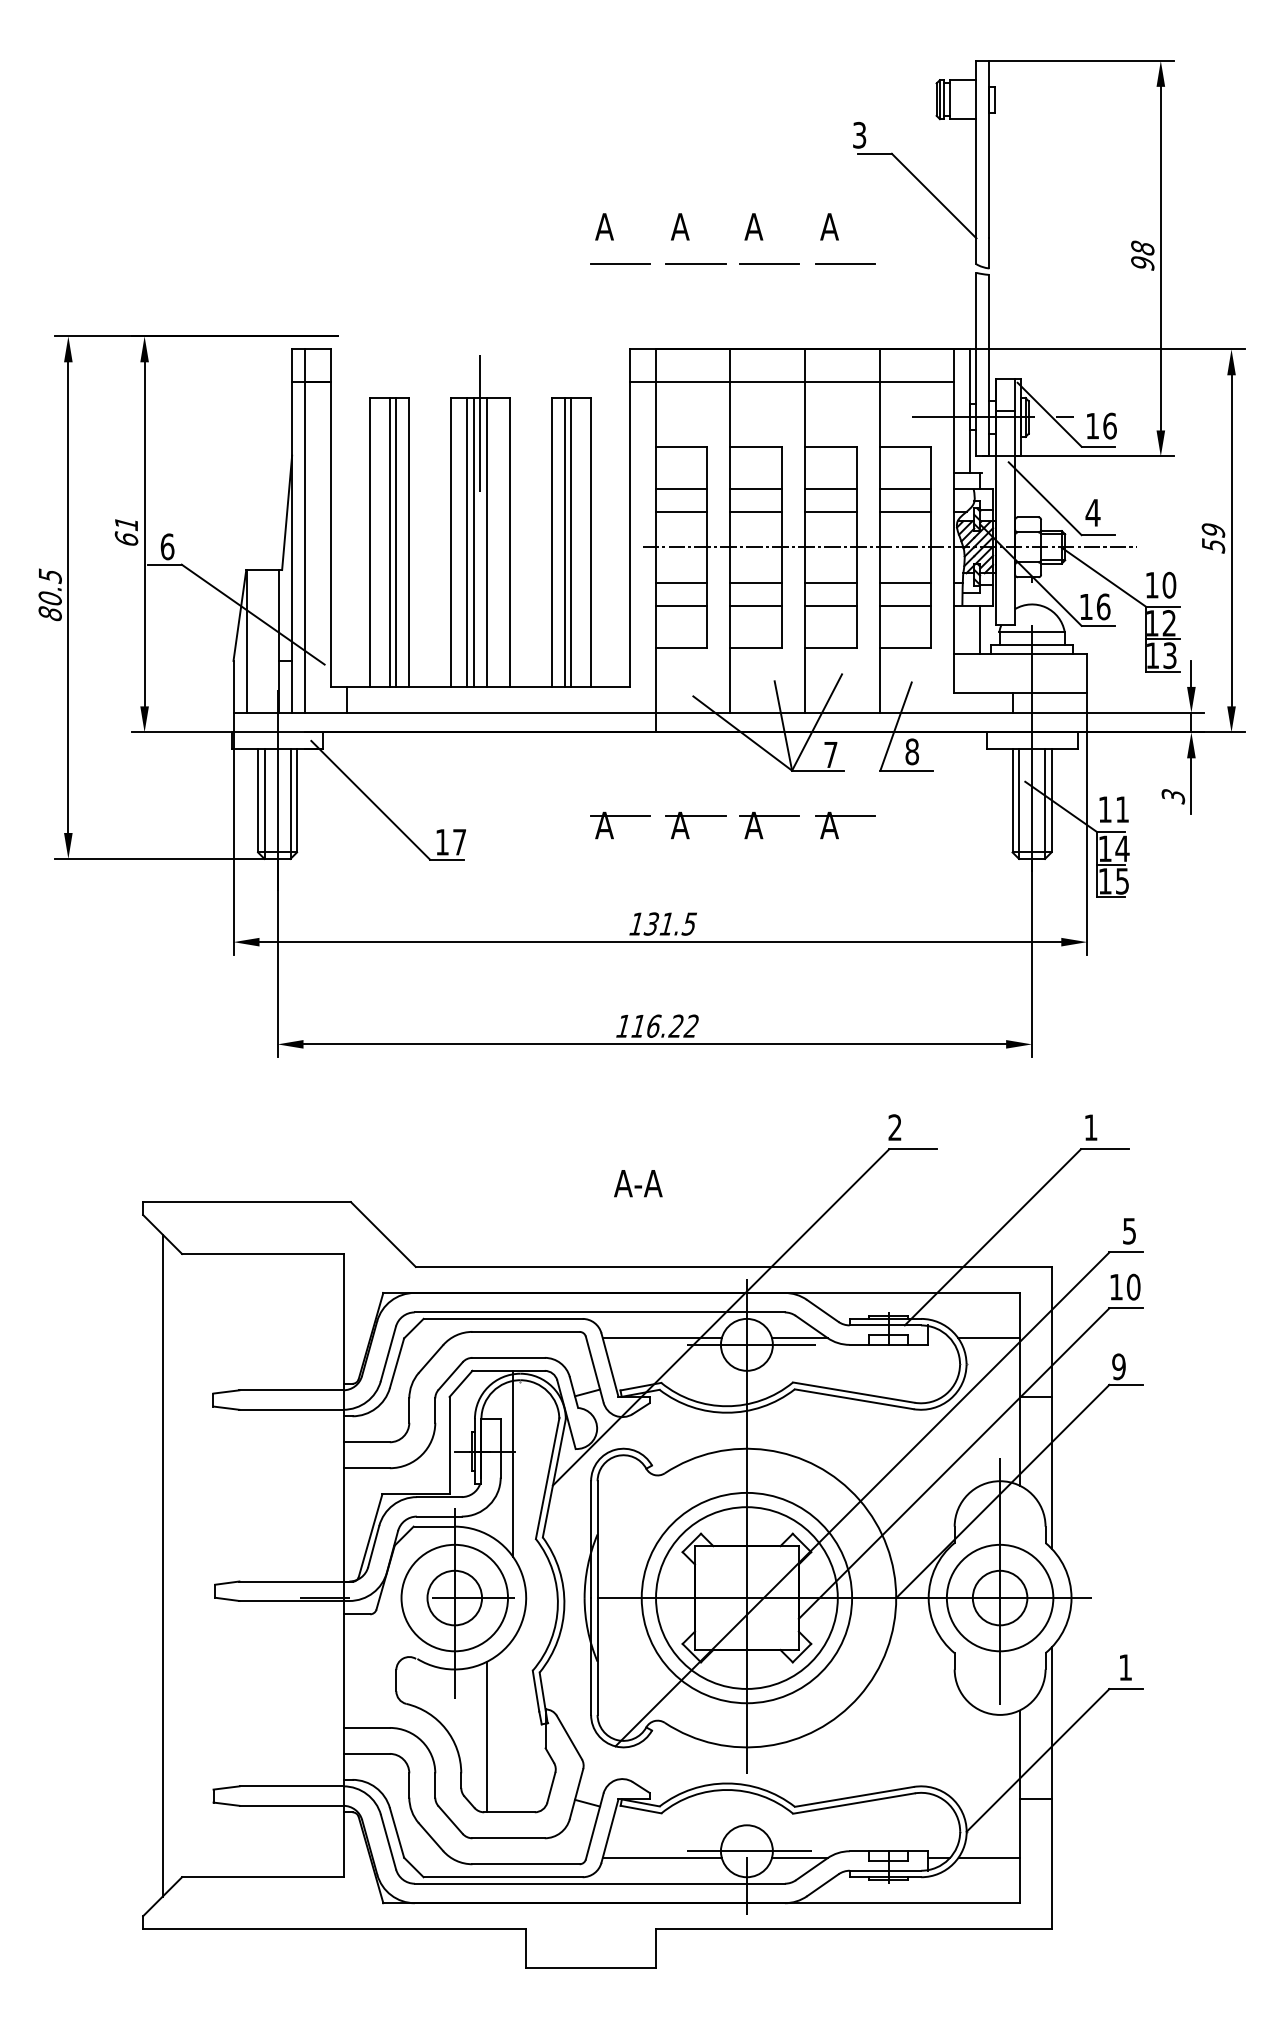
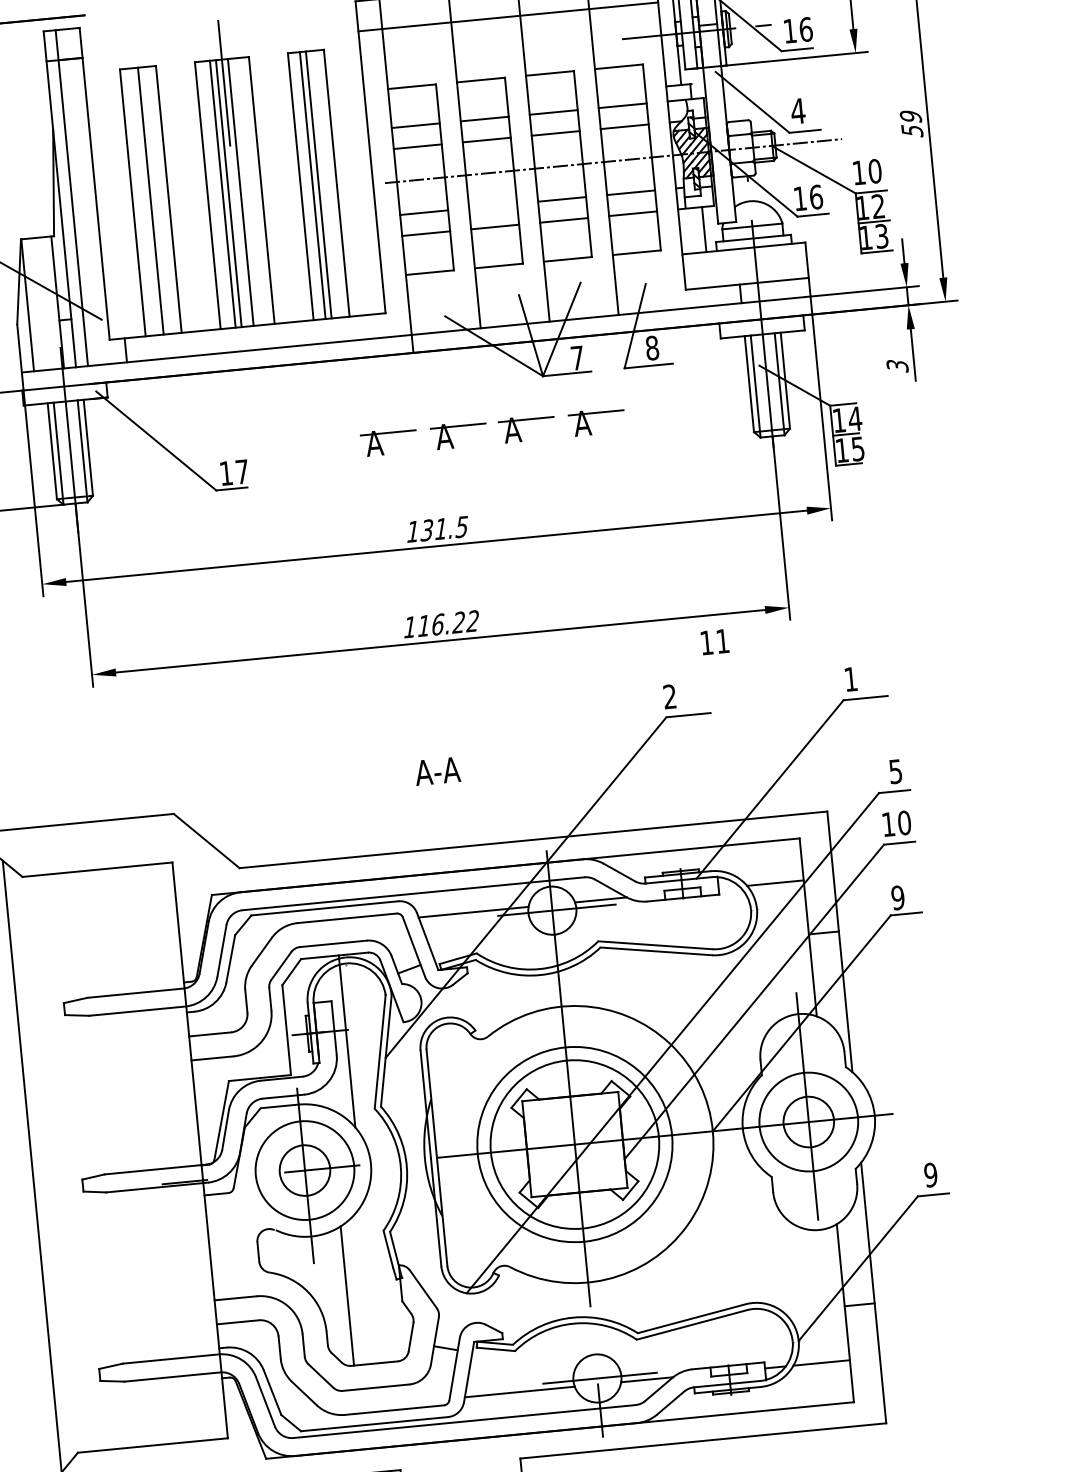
line: (396, 542) -> (157, 200), removed
line: (756, 583) -> (493, 206), removed
text: (1113, 809) -> (714, 642), moved
text: (1125, 1667) -> (930, 1175), 1 -> 9

